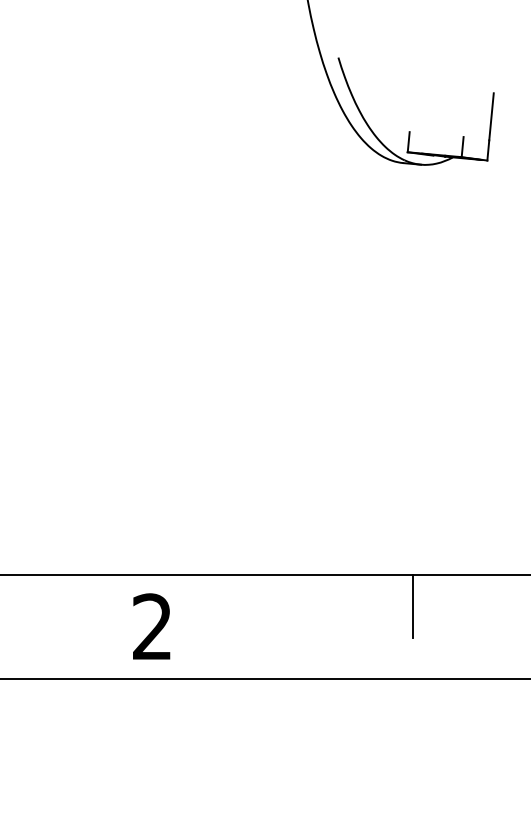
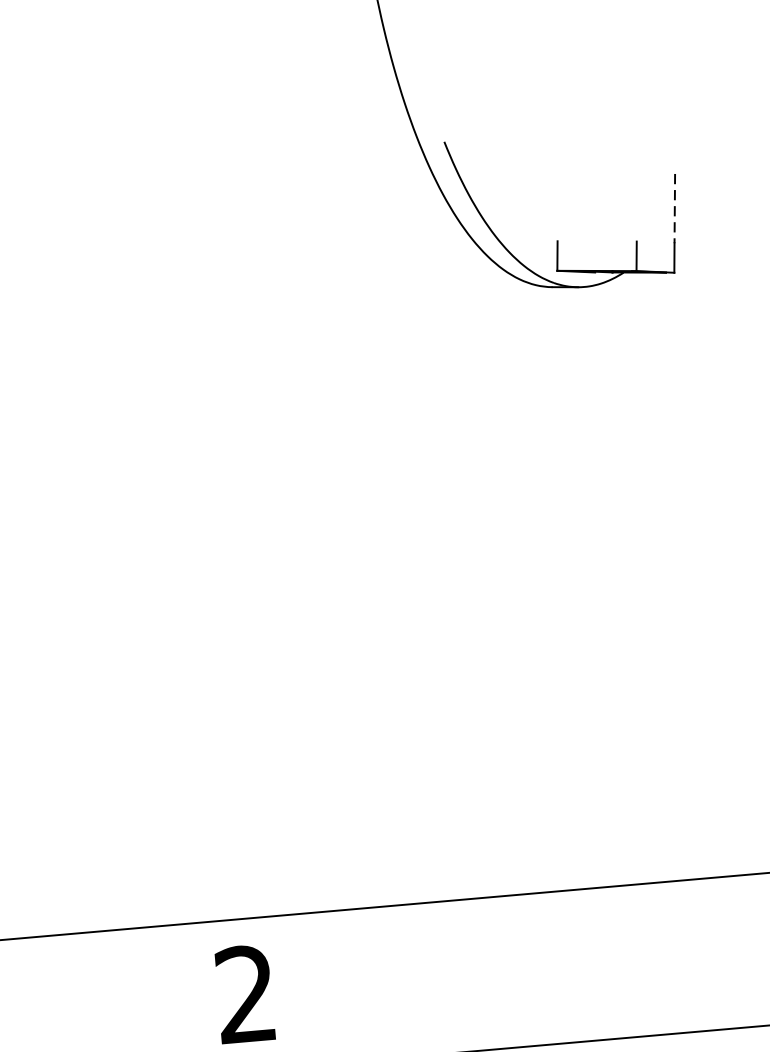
line: (491, 116) -> (674, 208), solid -> dashed
line: (412, 606) -> (622, 931), removed

